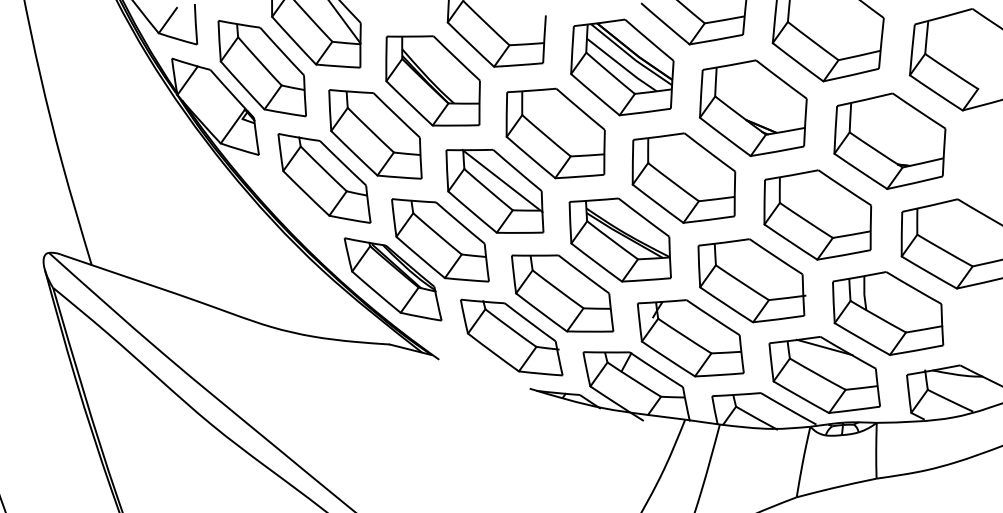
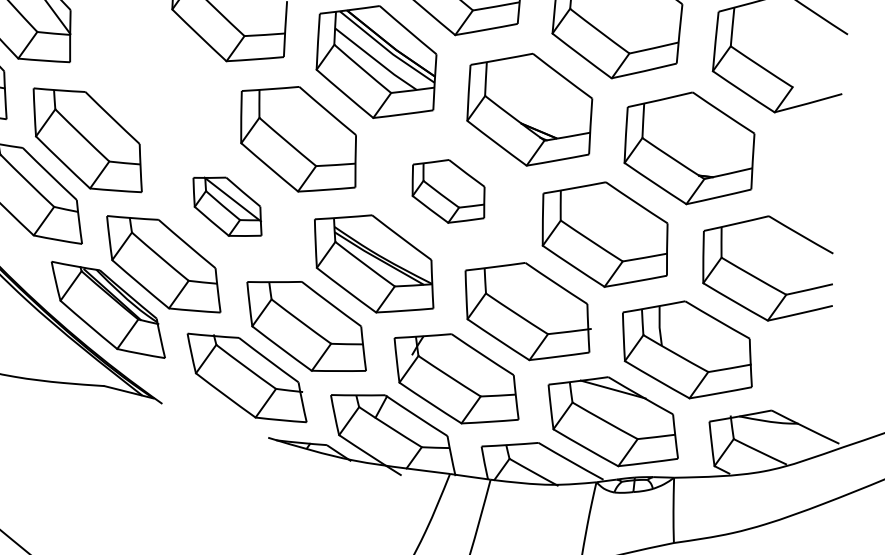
part: (432, 80) -> (154, 77), removed
part: (683, 177) -> (448, 190), size x0.6
part: (494, 190) -> (226, 205), size x0.6

